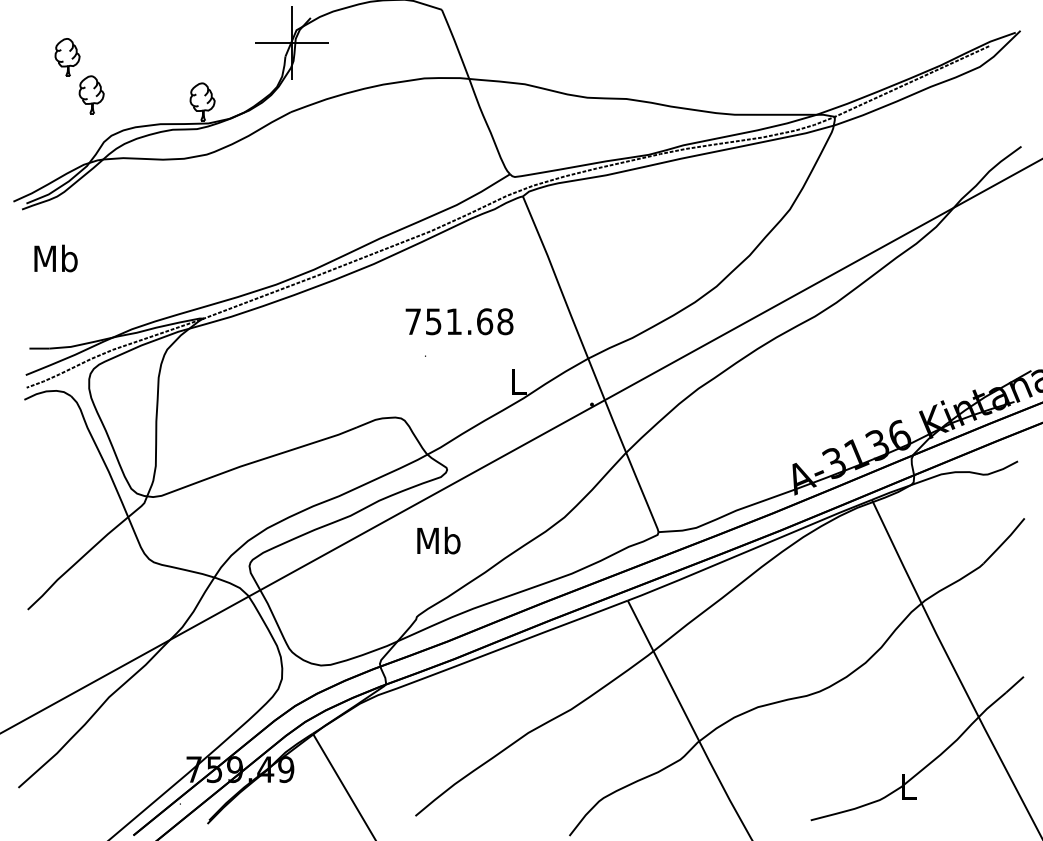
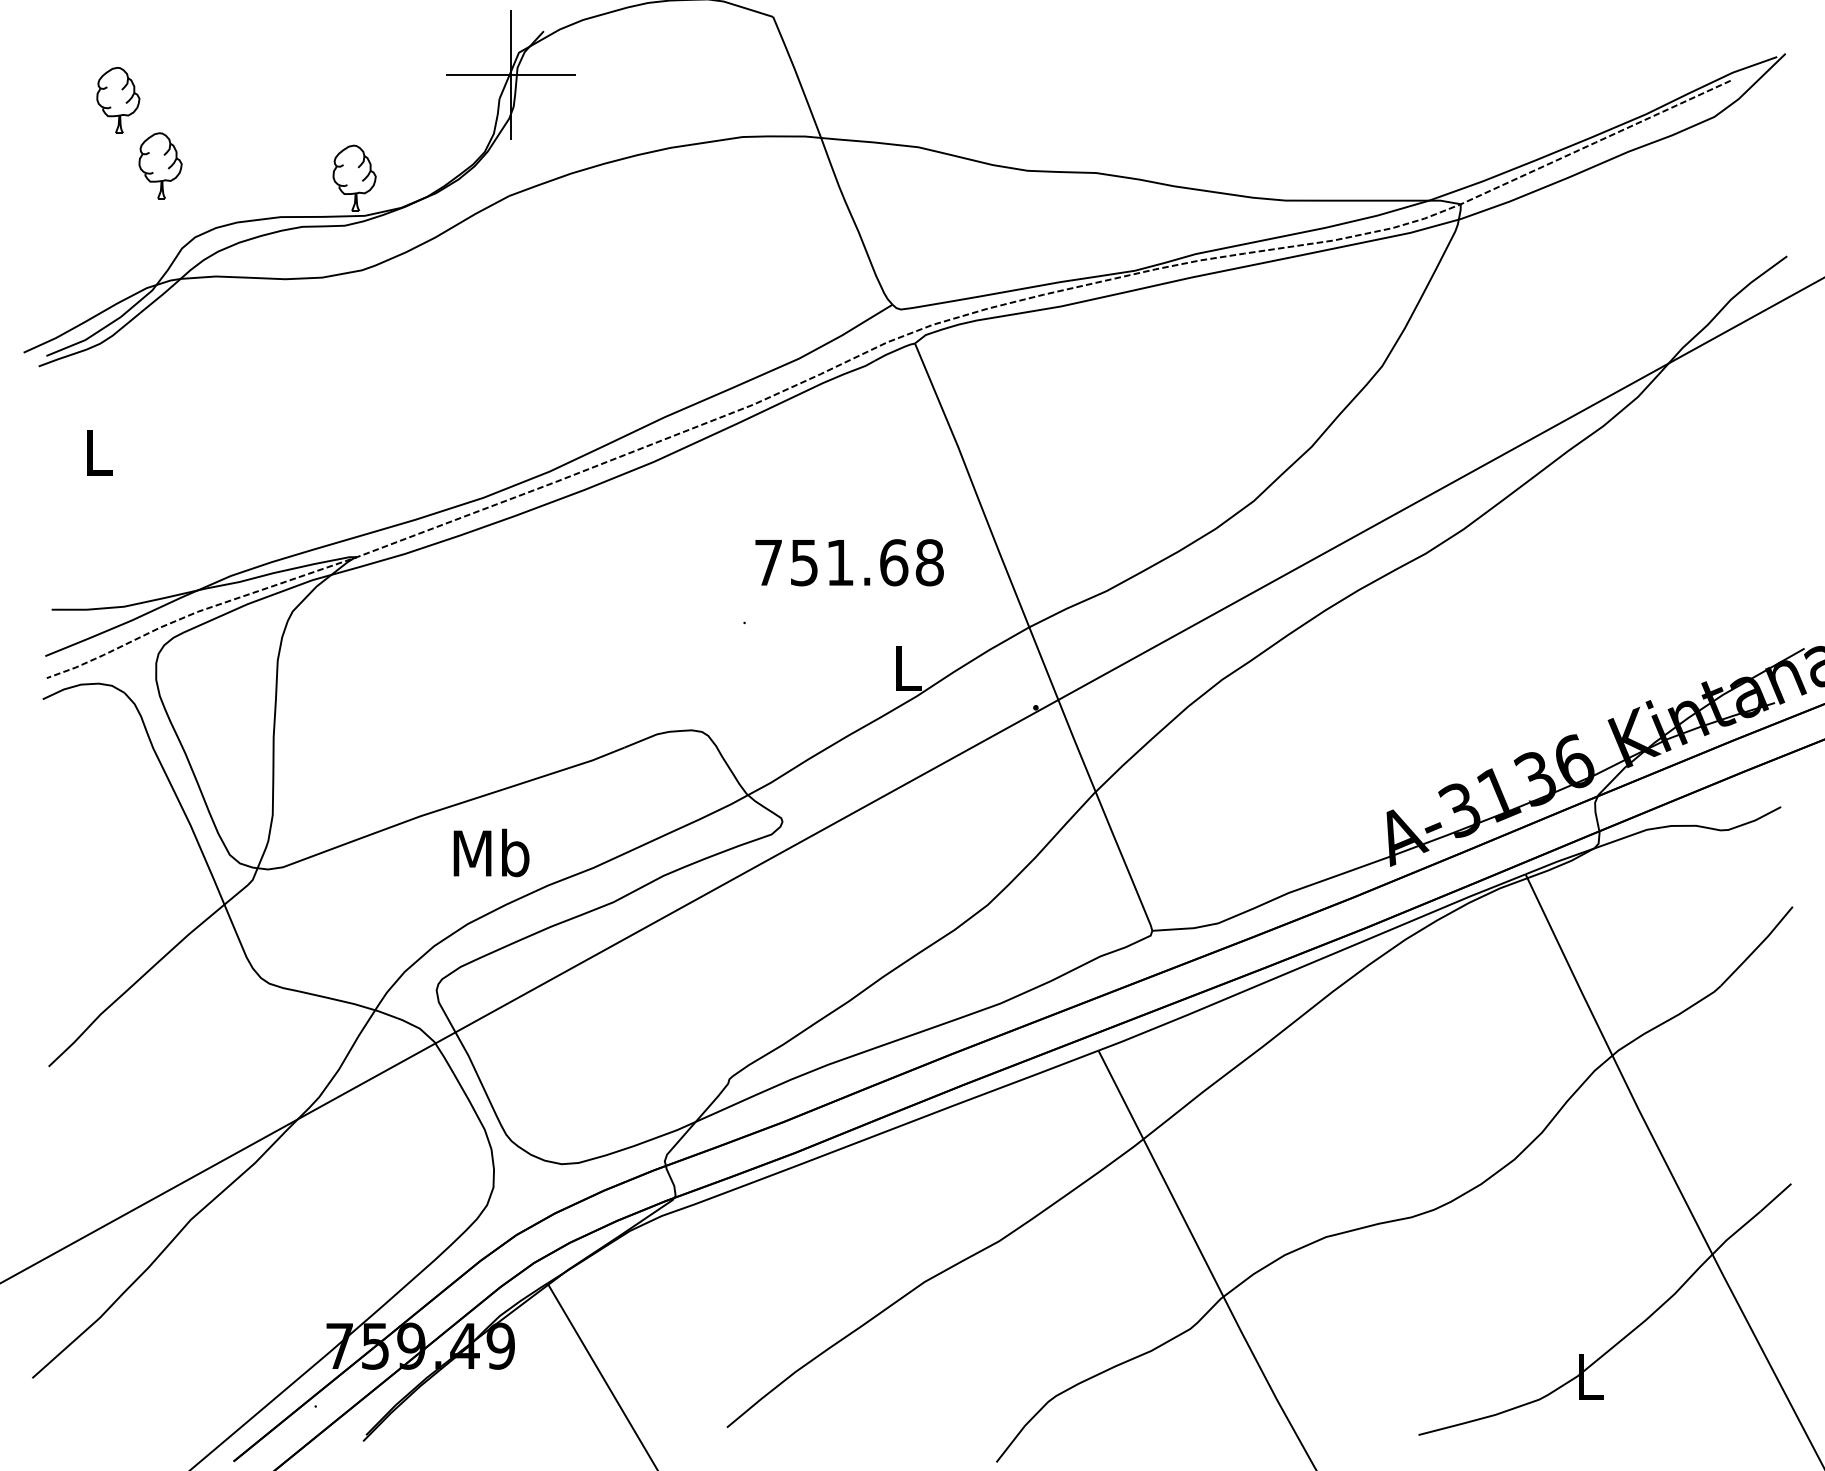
text: (55, 258) -> (97, 452), Mb -> L
text: (459, 321) -> (849, 562), moved
text: (438, 540) -> (490, 852), moved

